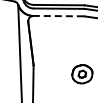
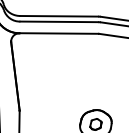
line: (58, 16) -> (58, 34), dashed -> solid

